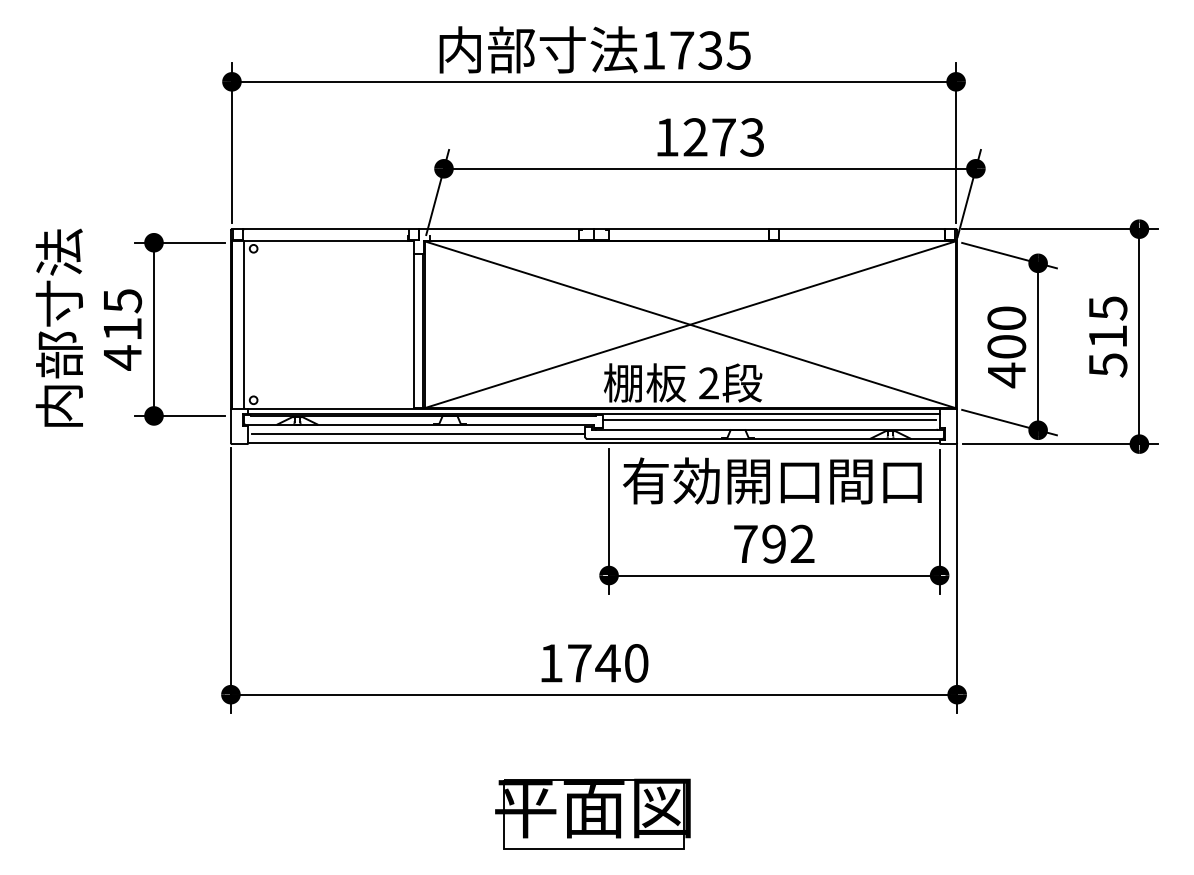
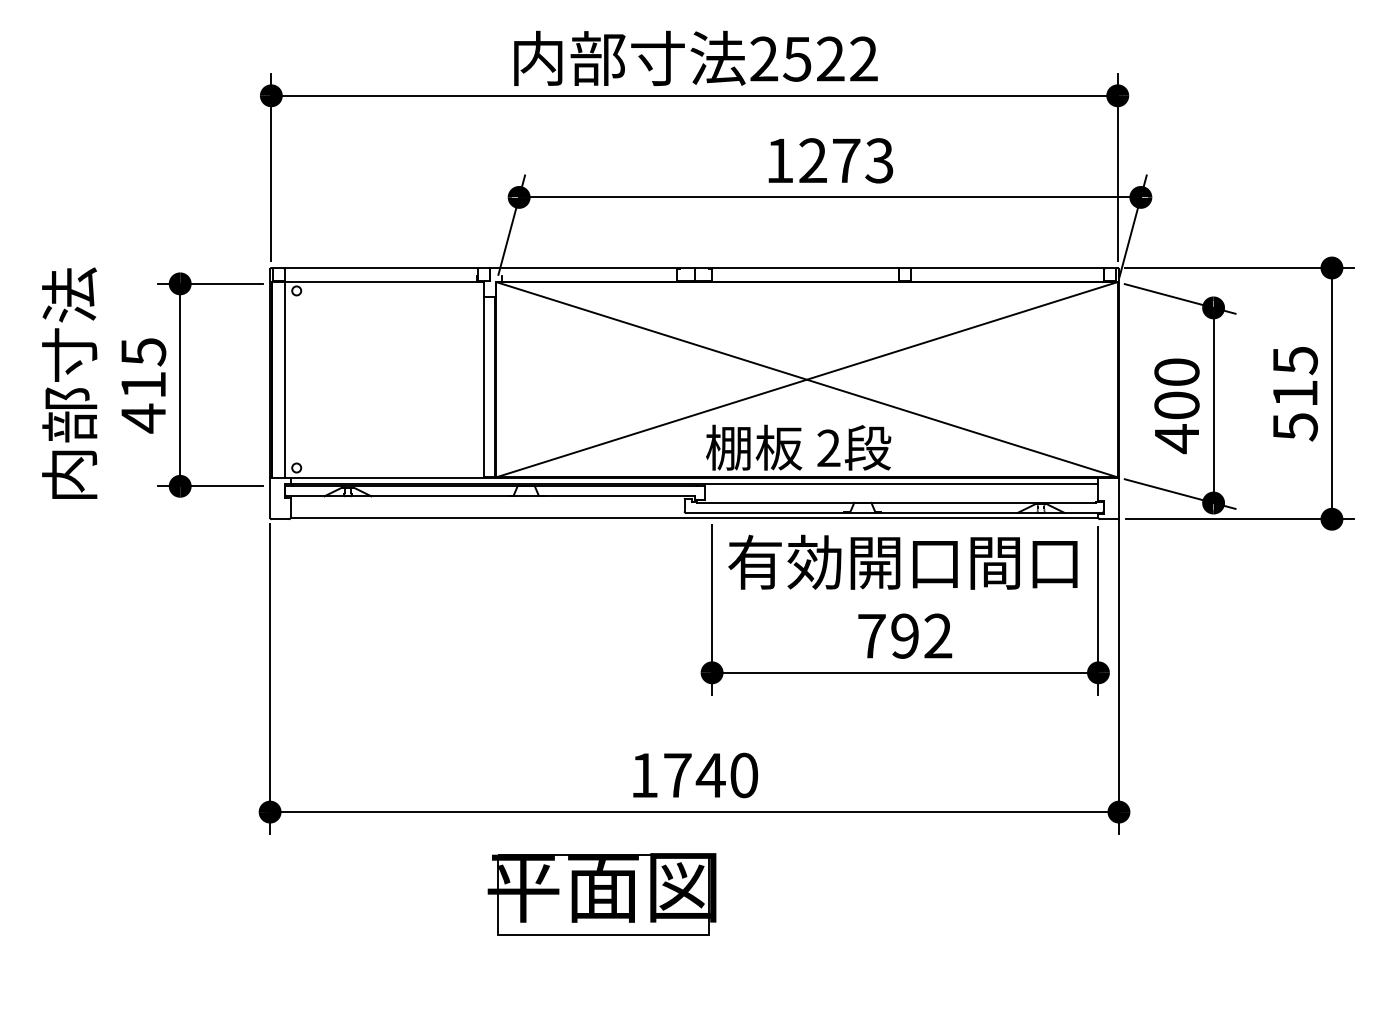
text: (696, 50) -> (814, 59), 1735 -> 2522
line: (769, 419) -> (899, 490), removed
line: (418, 434) -> (489, 507), removed
part: (592, 813) -> (601, 893), moved

